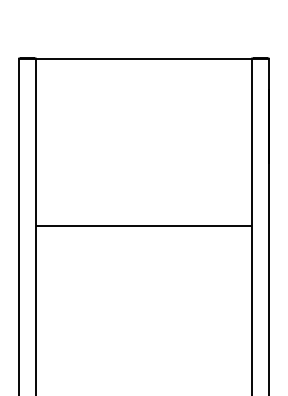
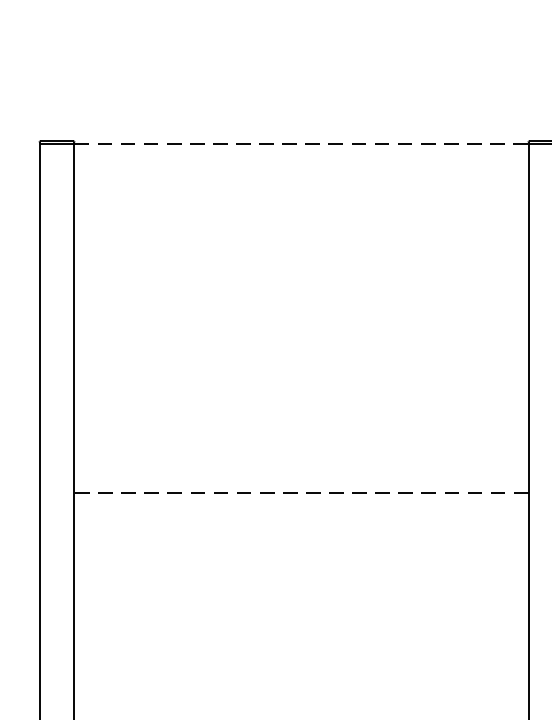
line: (144, 59) -> (302, 144), solid -> dashed
line: (143, 225) -> (300, 493), solid -> dashed

